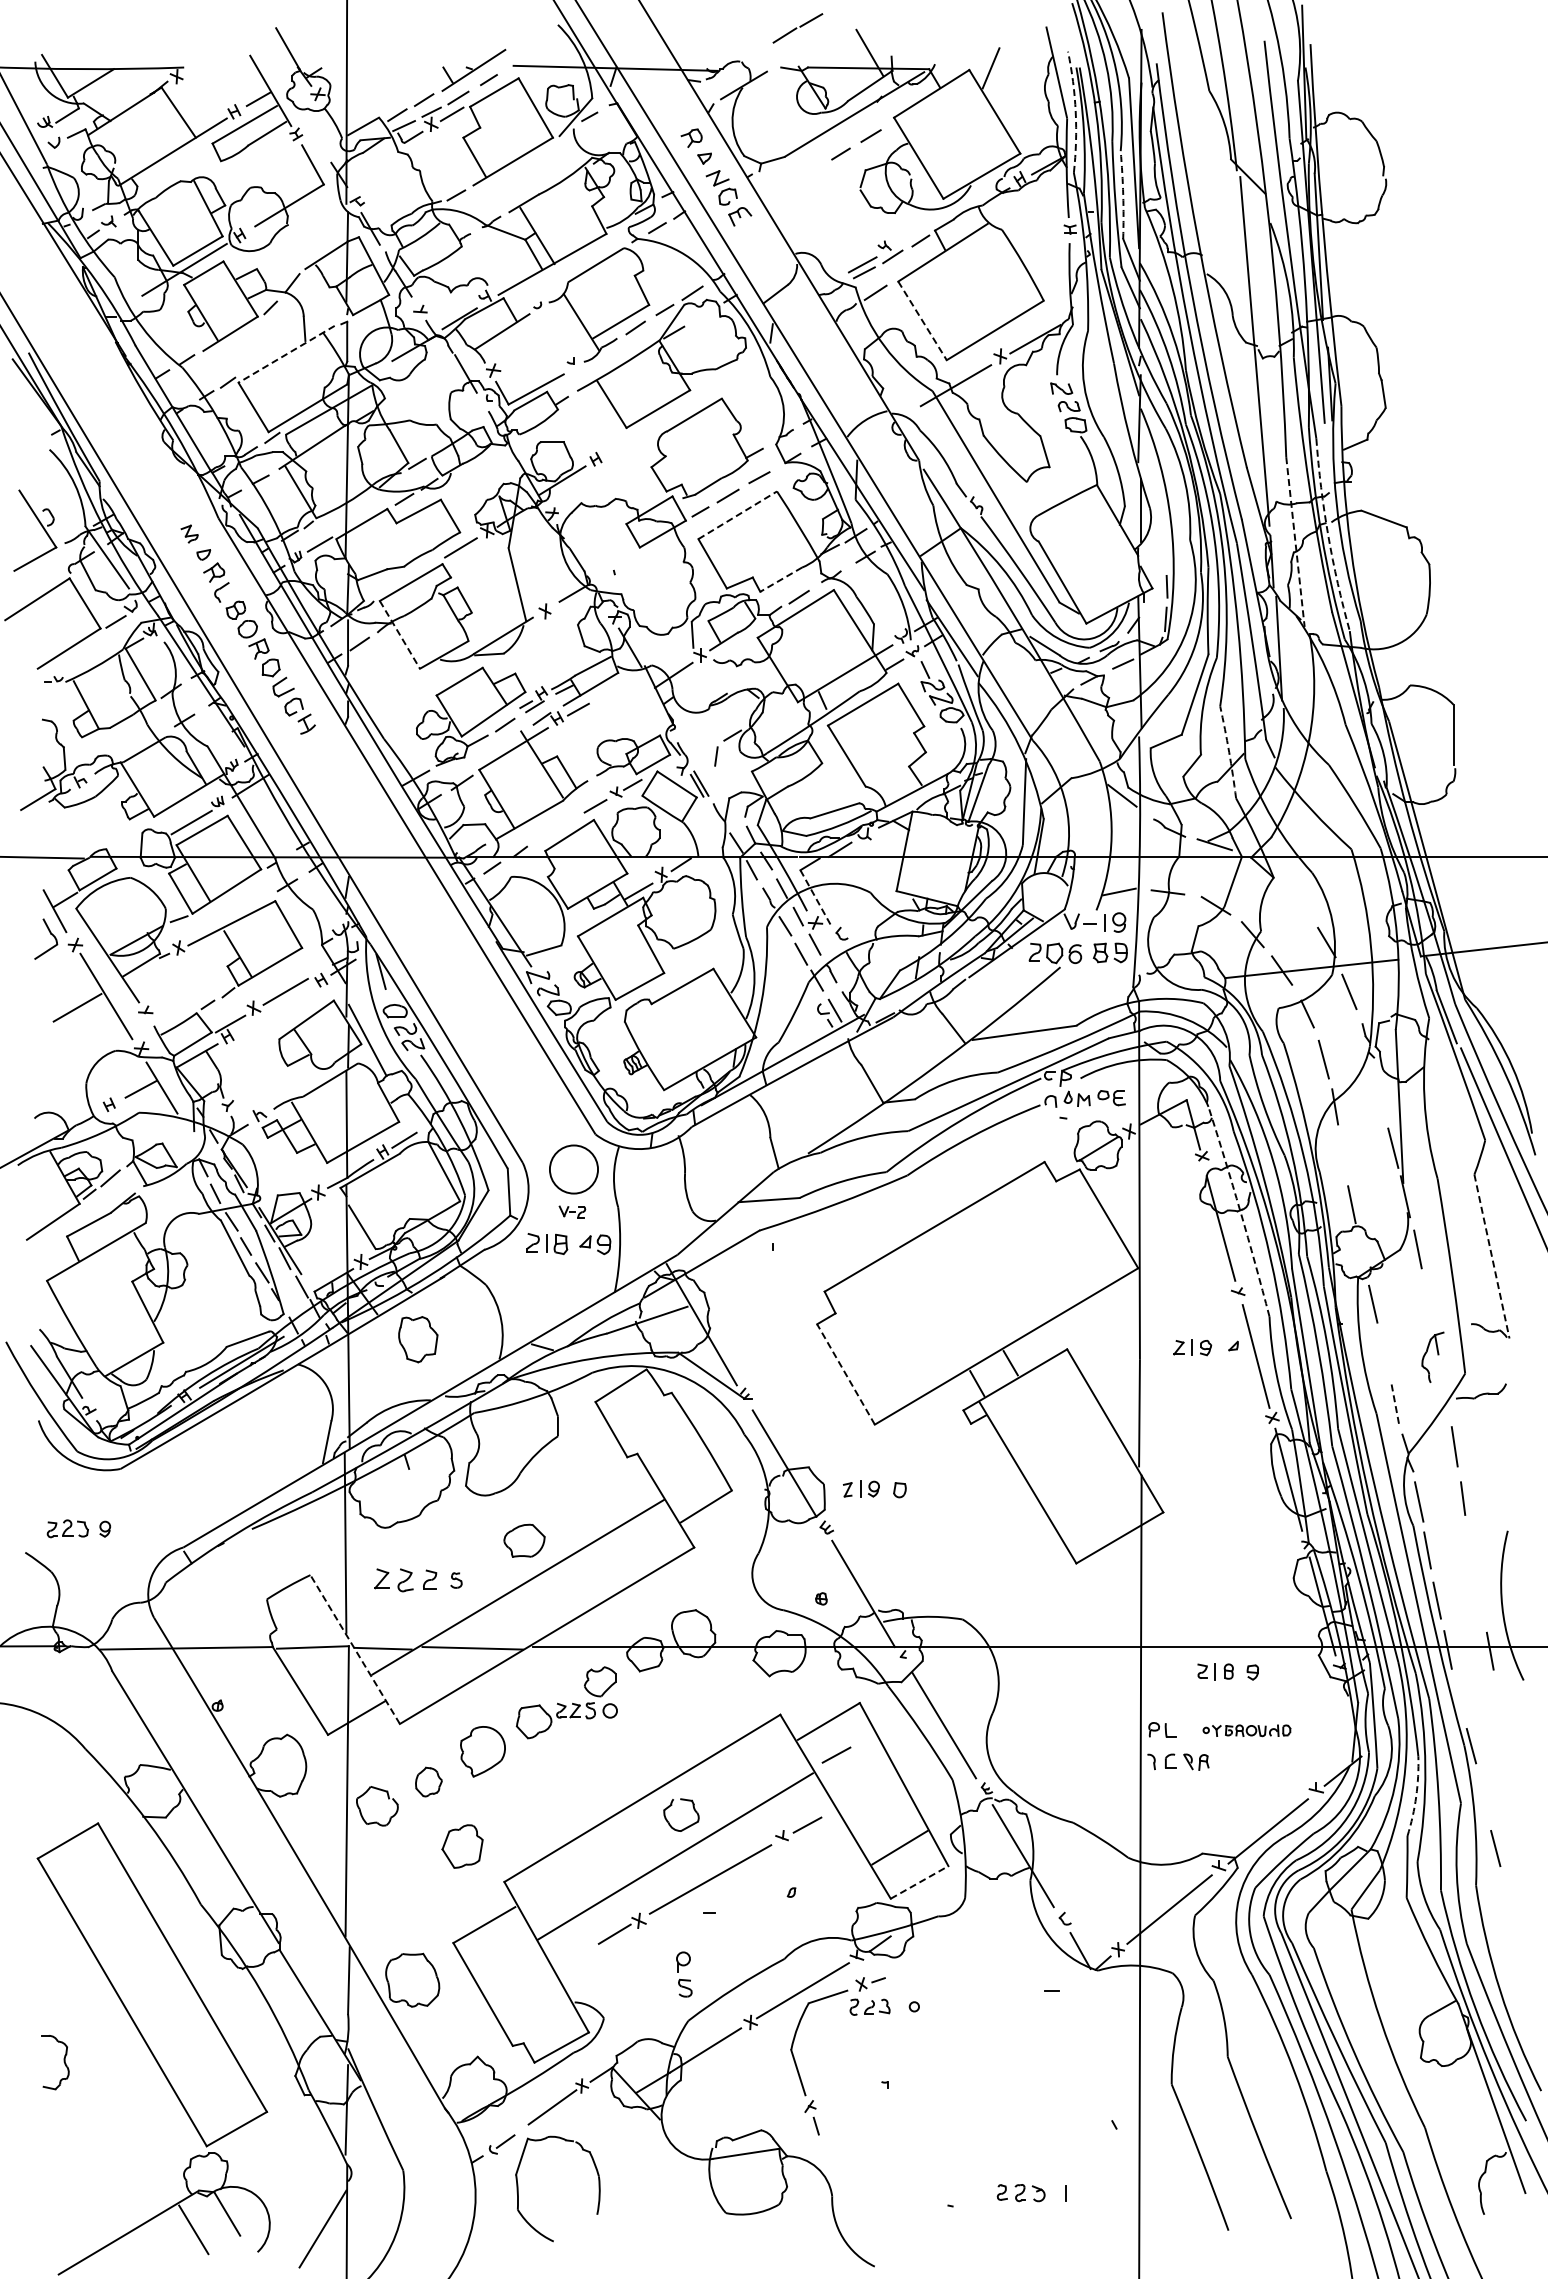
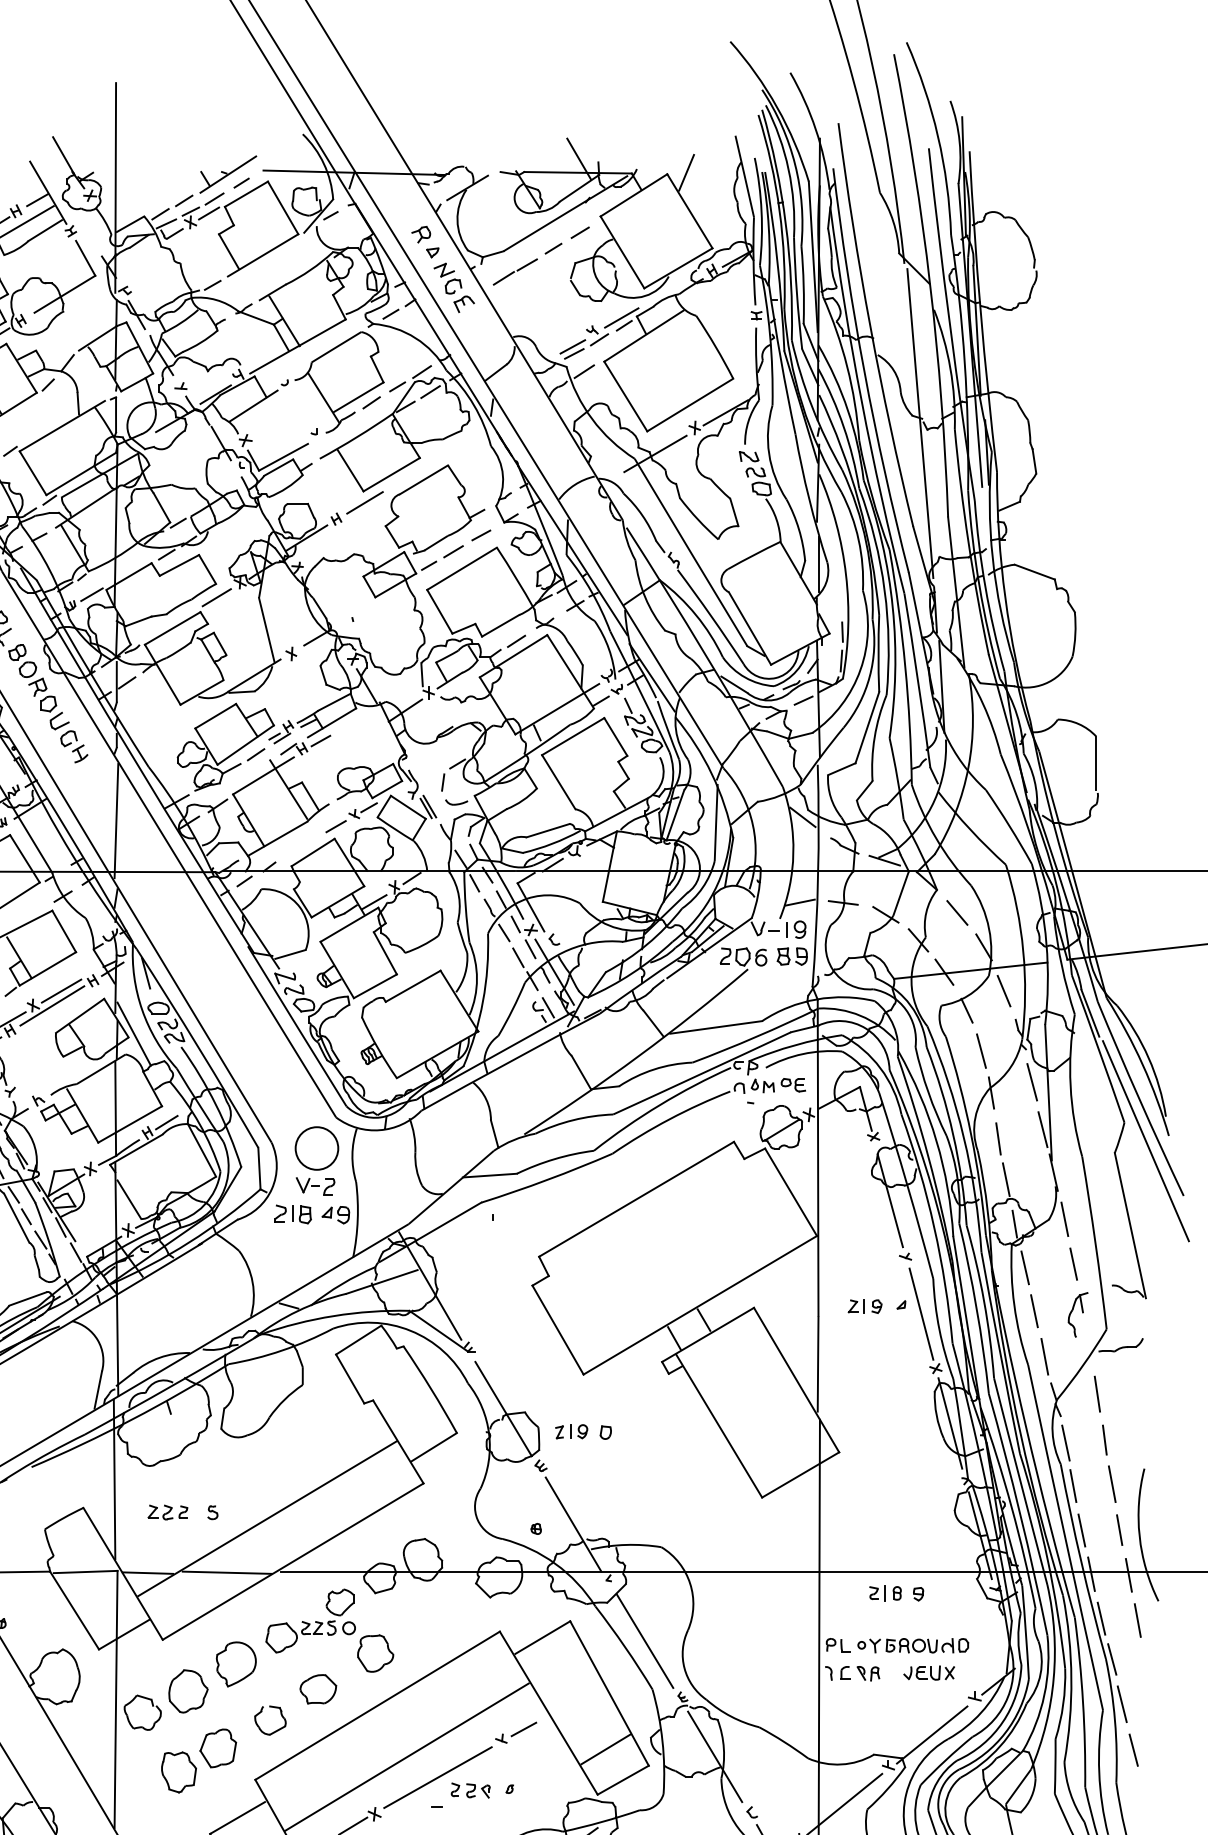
part: (797, 28) -> (515, 272), moved
arc: (1075, 112) -> (761, 211), dashed -> solid
arc: (1123, 195) -> (803, 285), dashed -> solid
line: (917, 232) -> (621, 318), added
line: (701, 315) -> (429, 391), added
line: (922, 321) -> (625, 397), dashed -> solid
line: (286, 354) -> (62, 426), dashed -> solid
line: (628, 440) -> (365, 502), added
line: (737, 515) -> (461, 568), dashed -> solid
arc: (1328, 535) -> (985, 586), dashed -> solid
line: (1295, 542) -> (956, 592), dashed -> solid
line: (780, 579) -> (499, 625), dashed -> solid
line: (400, 635) -> (163, 675), dashed -> solid
arc: (1229, 752) -> (897, 778), dashed -> solid
part: (731, 778) -> (456, 802), added
line: (347, 799) -> (116, 820), added
line: (815, 897) -> (530, 907), dashed -> solid
line: (1296, 903) -> (957, 912), added
line: (841, 970) -> (554, 972), added
line: (275, 1008) -> (52, 1005), added
line: (1380, 1094) -> (1031, 1082), added
line: (1342, 1158) -> (997, 1138), added
part: (572, 1211) -> (315, 1185), size x1.67
arc: (1240, 1211) -> (907, 1185), dashed -> solid
line: (1361, 1254) -> (1014, 1223), added
line: (1491, 1256) -> (1129, 1225), dashed -> solid
line: (1427, 1299) -> (1073, 1263), added
part: (418, 1339) -> (179, 1772), moved
line: (1383, 1352) -> (1034, 1310), added
line: (846, 1374) -> (558, 1330), dashed -> solid
line: (1395, 1405) -> (1044, 1357), dashed -> solid
part: (524, 1540) -> (318, 1689), moved
line: (1471, 1548) -> (1112, 1484), added
part: (405, 1580) -> (167, 1512), size x0.71
line: (1479, 1599) -> (1119, 1529), added
line: (355, 1649) -> (123, 1573), dashed -> solid
line: (1459, 1700) -> (1101, 1619), added
line: (1500, 1701) -> (1137, 1619), added
part: (1246, 1730) -> (912, 1645), size x1.43
part: (639, 1739) -> (375, 1653), added
line: (836, 1754) -> (549, 1666), removed
part: (1264, 1761) -> (928, 1673), added
part: (428, 1781) -> (188, 1690), size x1.67
arc: (1416, 1796) -> (1063, 1704), dashed -> solid
line: (1482, 1796) -> (1122, 1704), added
part: (672, 1805) -> (262, 1712), moved
line: (920, 1882) -> (624, 1780), dashed -> solid
part: (747, 1894) -> (470, 1790), added

